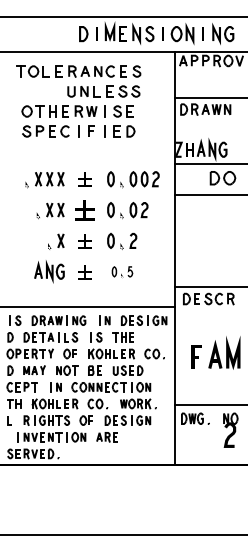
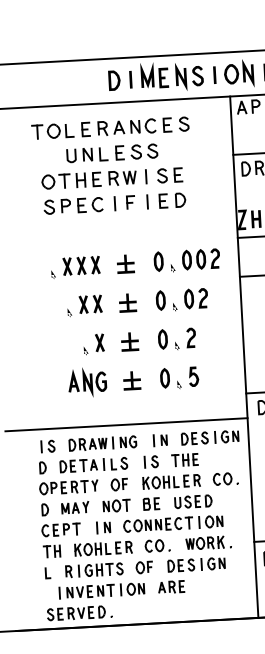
part: (103, 91) -> (111, 153), moved
part: (84, 210) -> (127, 302), size x0.71
part: (122, 271) -> (179, 377), size x1.43

